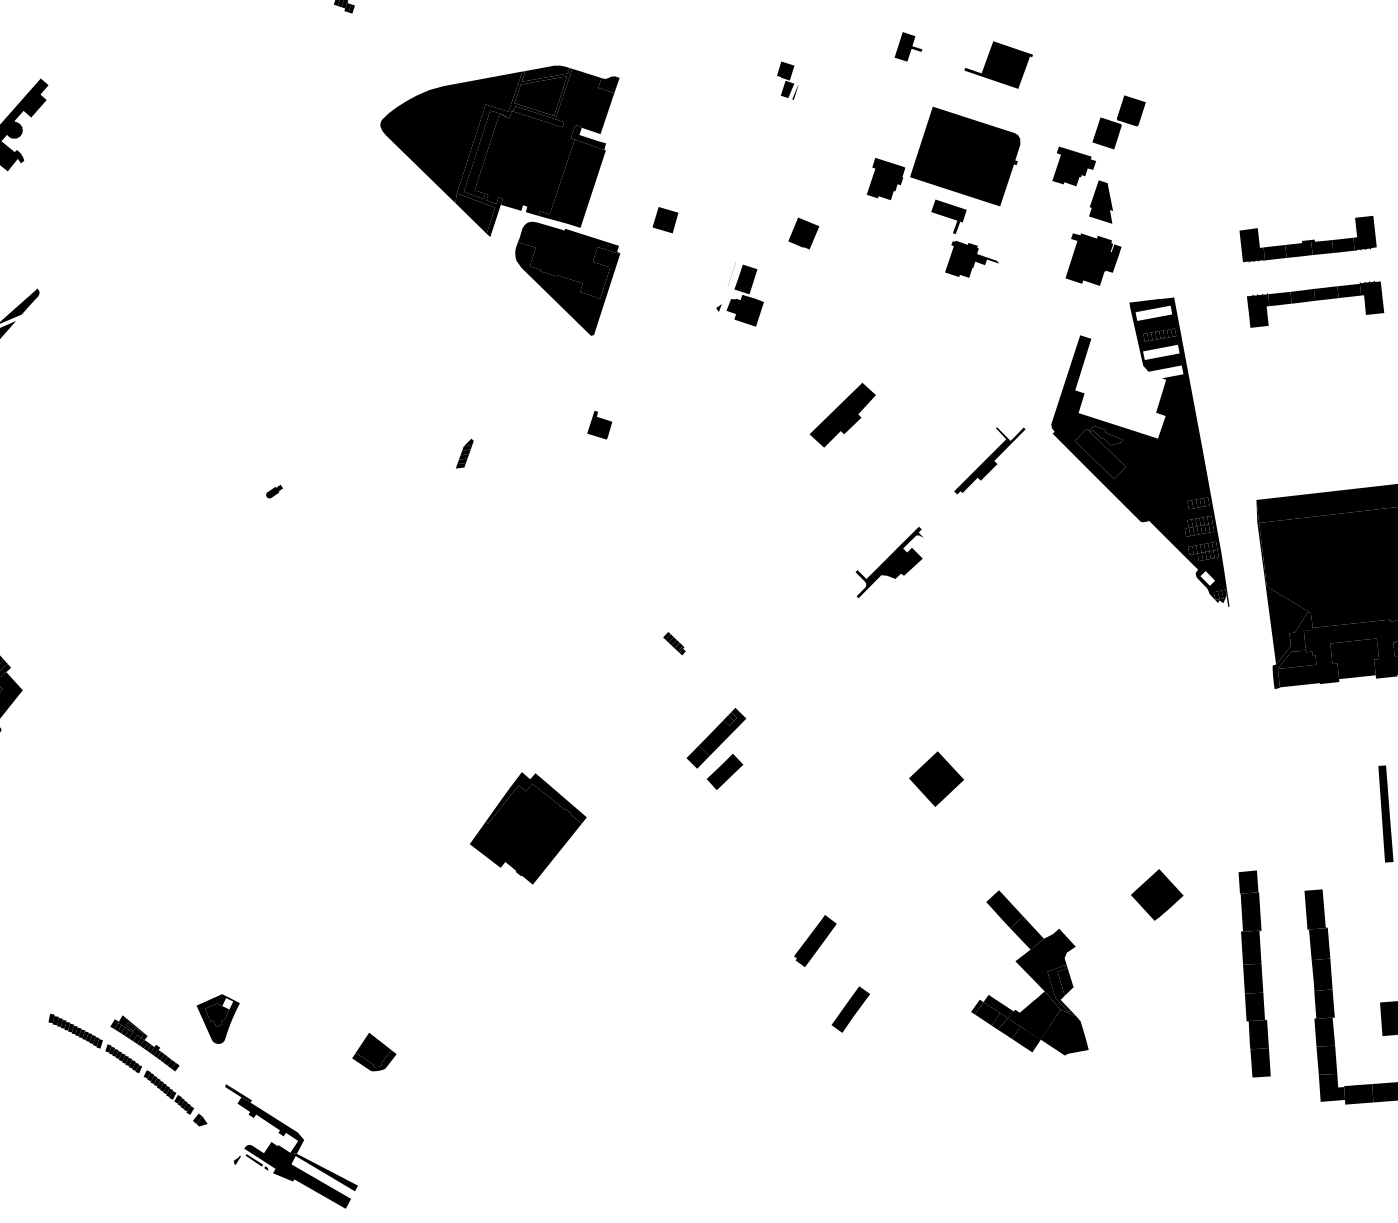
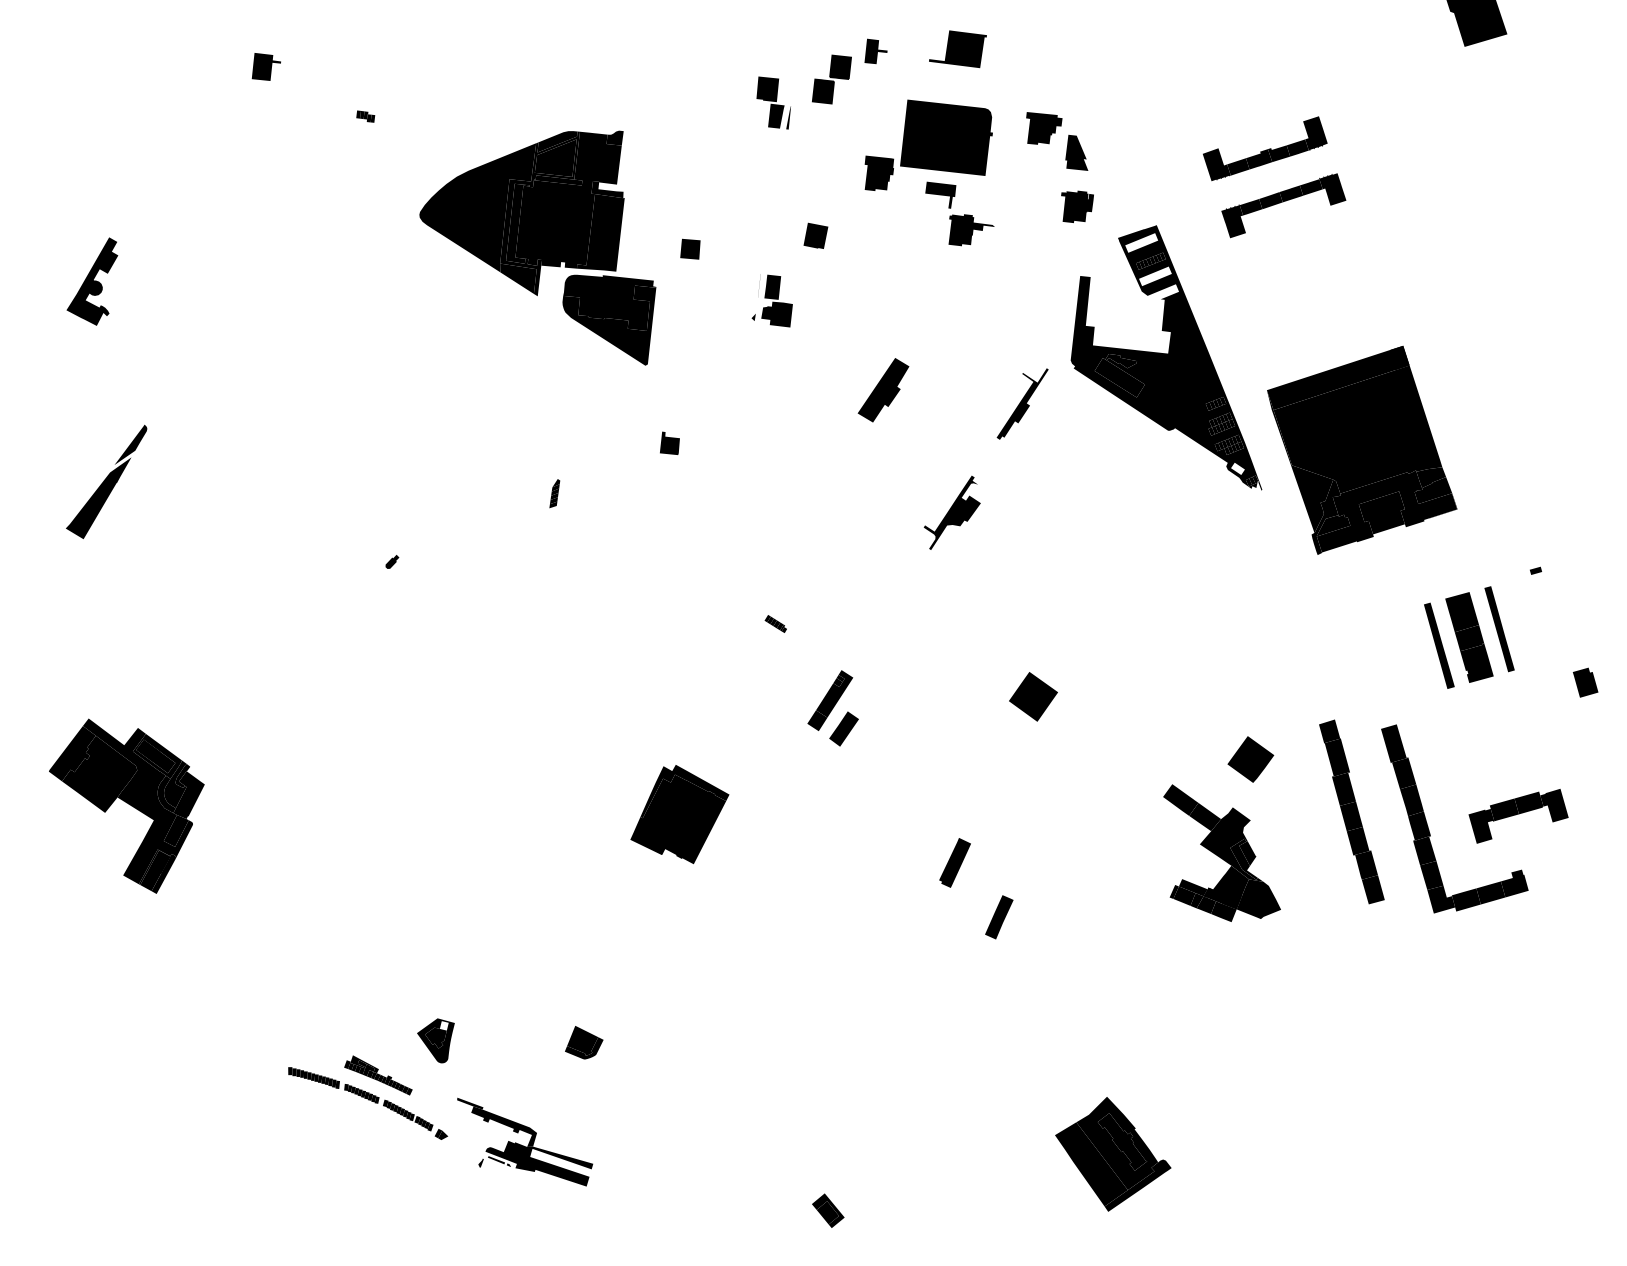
part: (787, 80) -> (773, 102), size x1.67
part: (1118, 122) -> (831, 79), moved
part: (1092, 259) -> (1077, 206), size x0.71
part: (1037, 974) -> (1221, 852), moved

